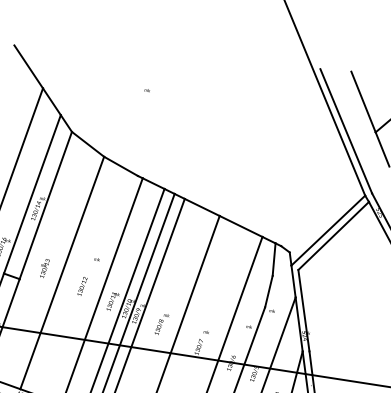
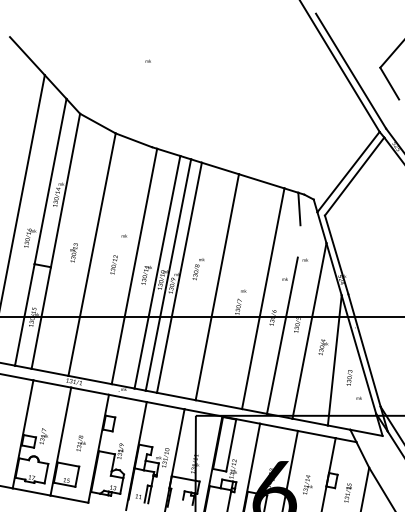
line: (363, 101) -> (363, 39), removed
line: (268, 291) -> (298, 241), removed
text: (161, 324) -> (198, 269), moved

